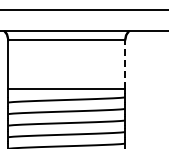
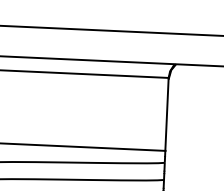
line: (125, 64) -> (167, 114), dashed -> solid

